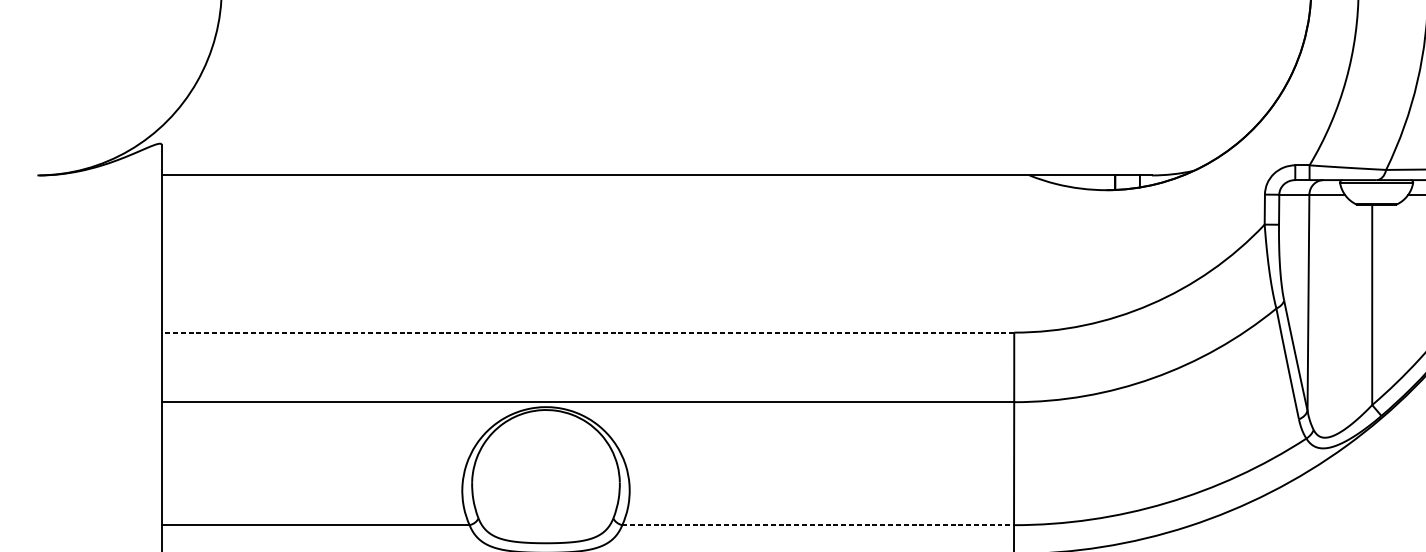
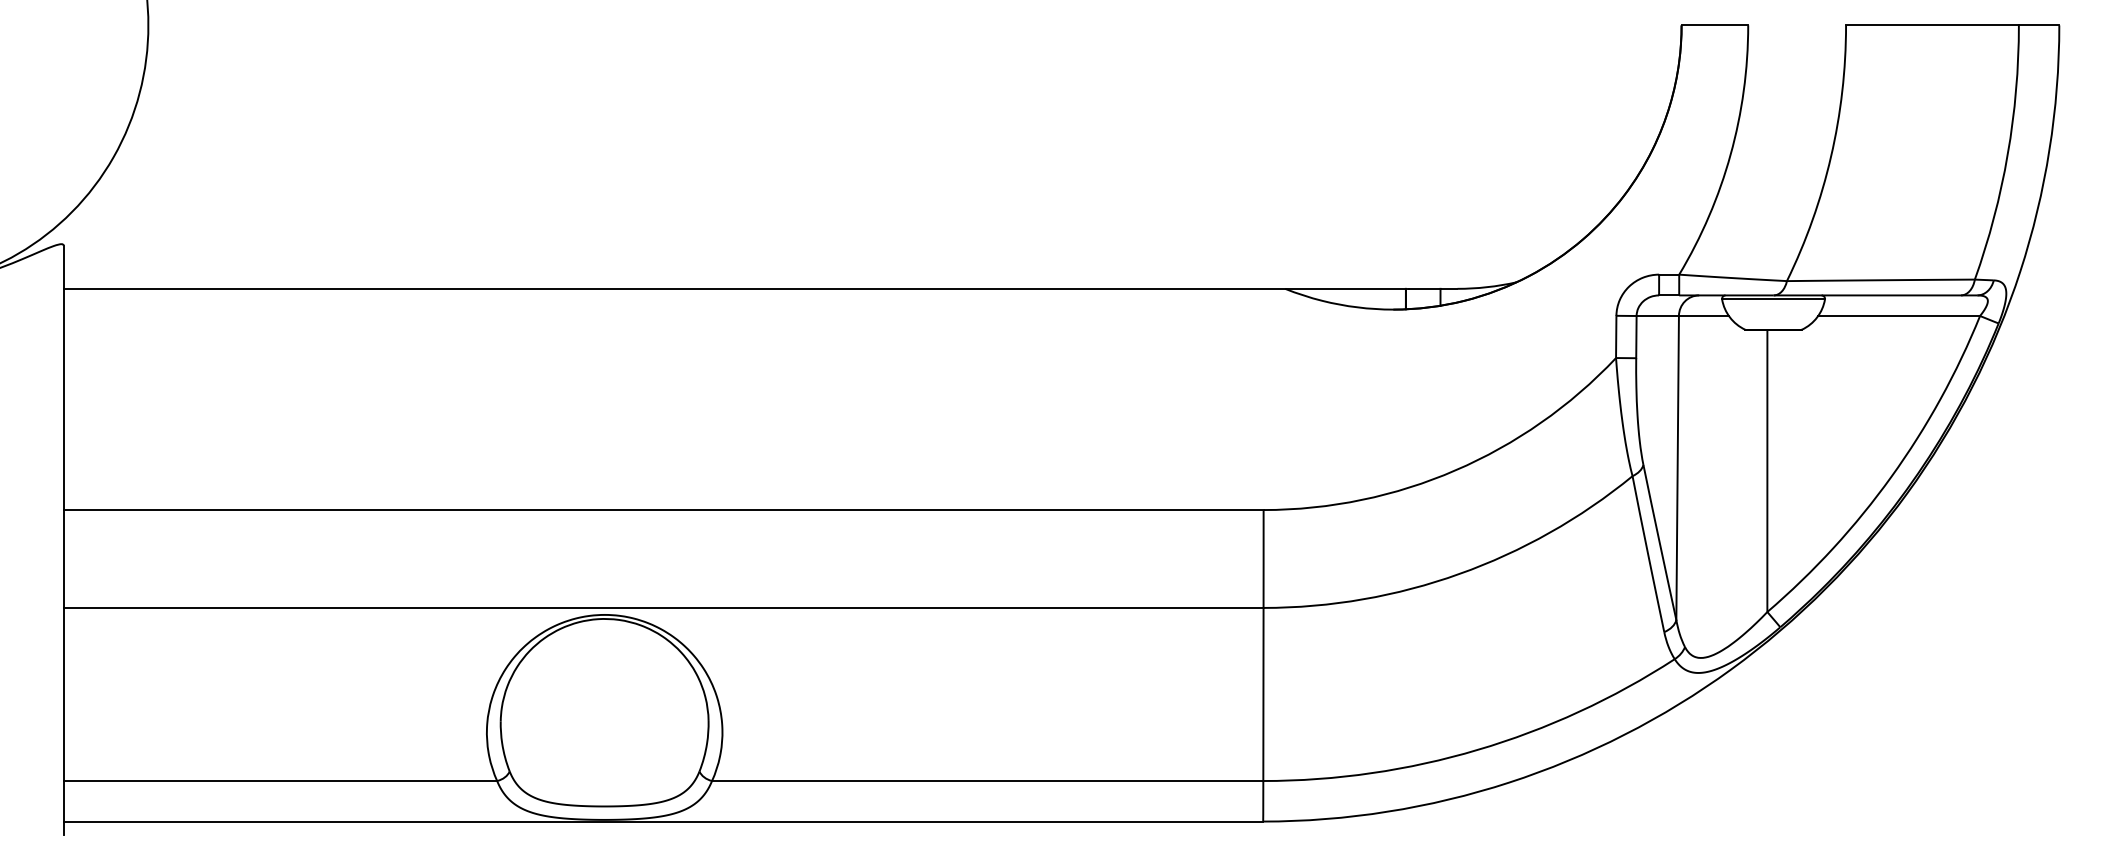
line: (587, 332) -> (663, 510), dashed -> solid
line: (818, 525) -> (987, 781), dashed -> solid

